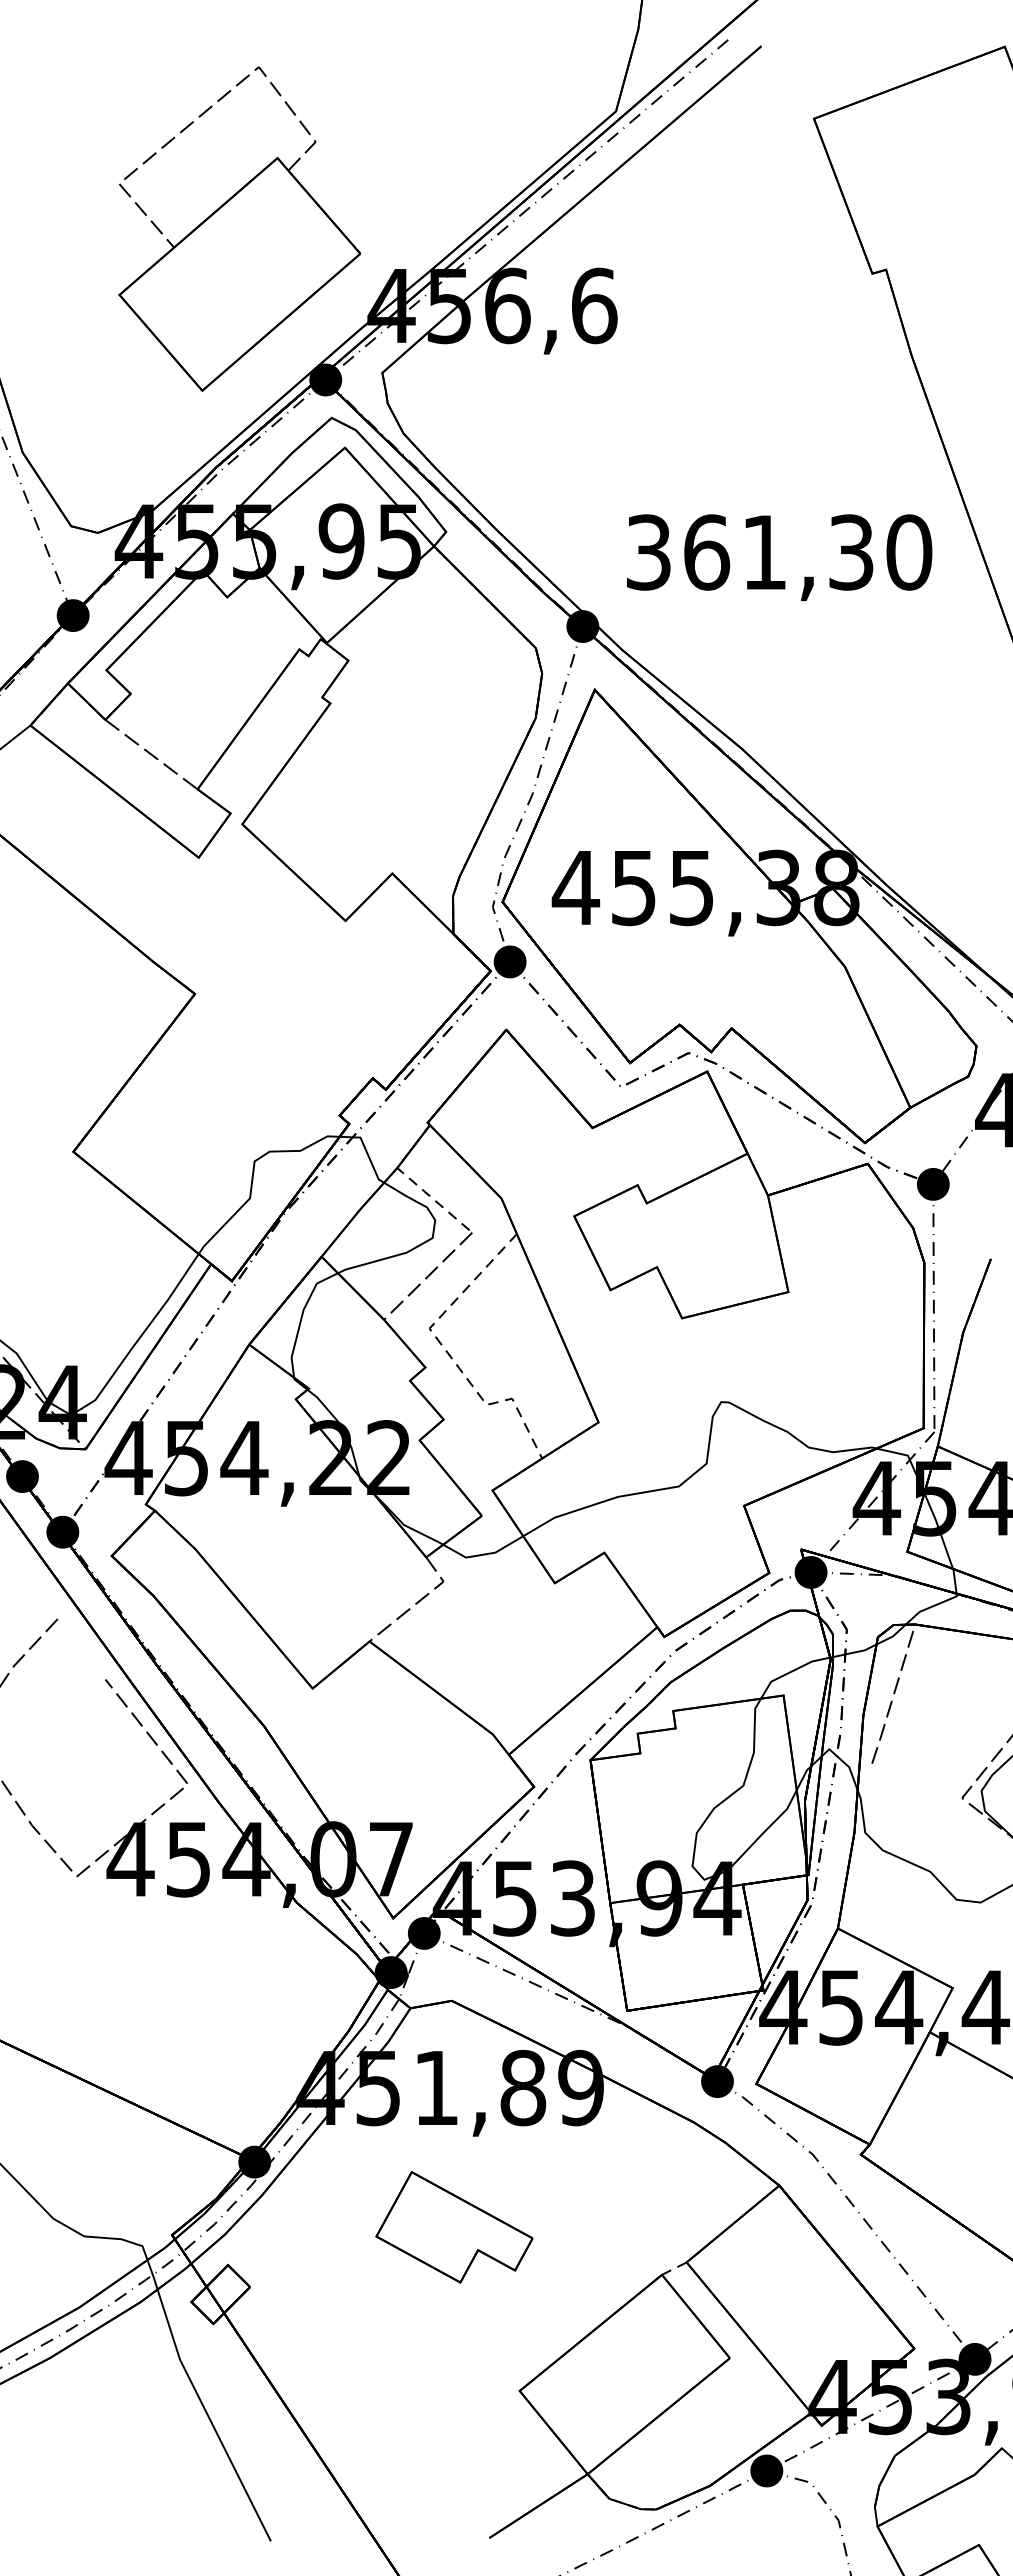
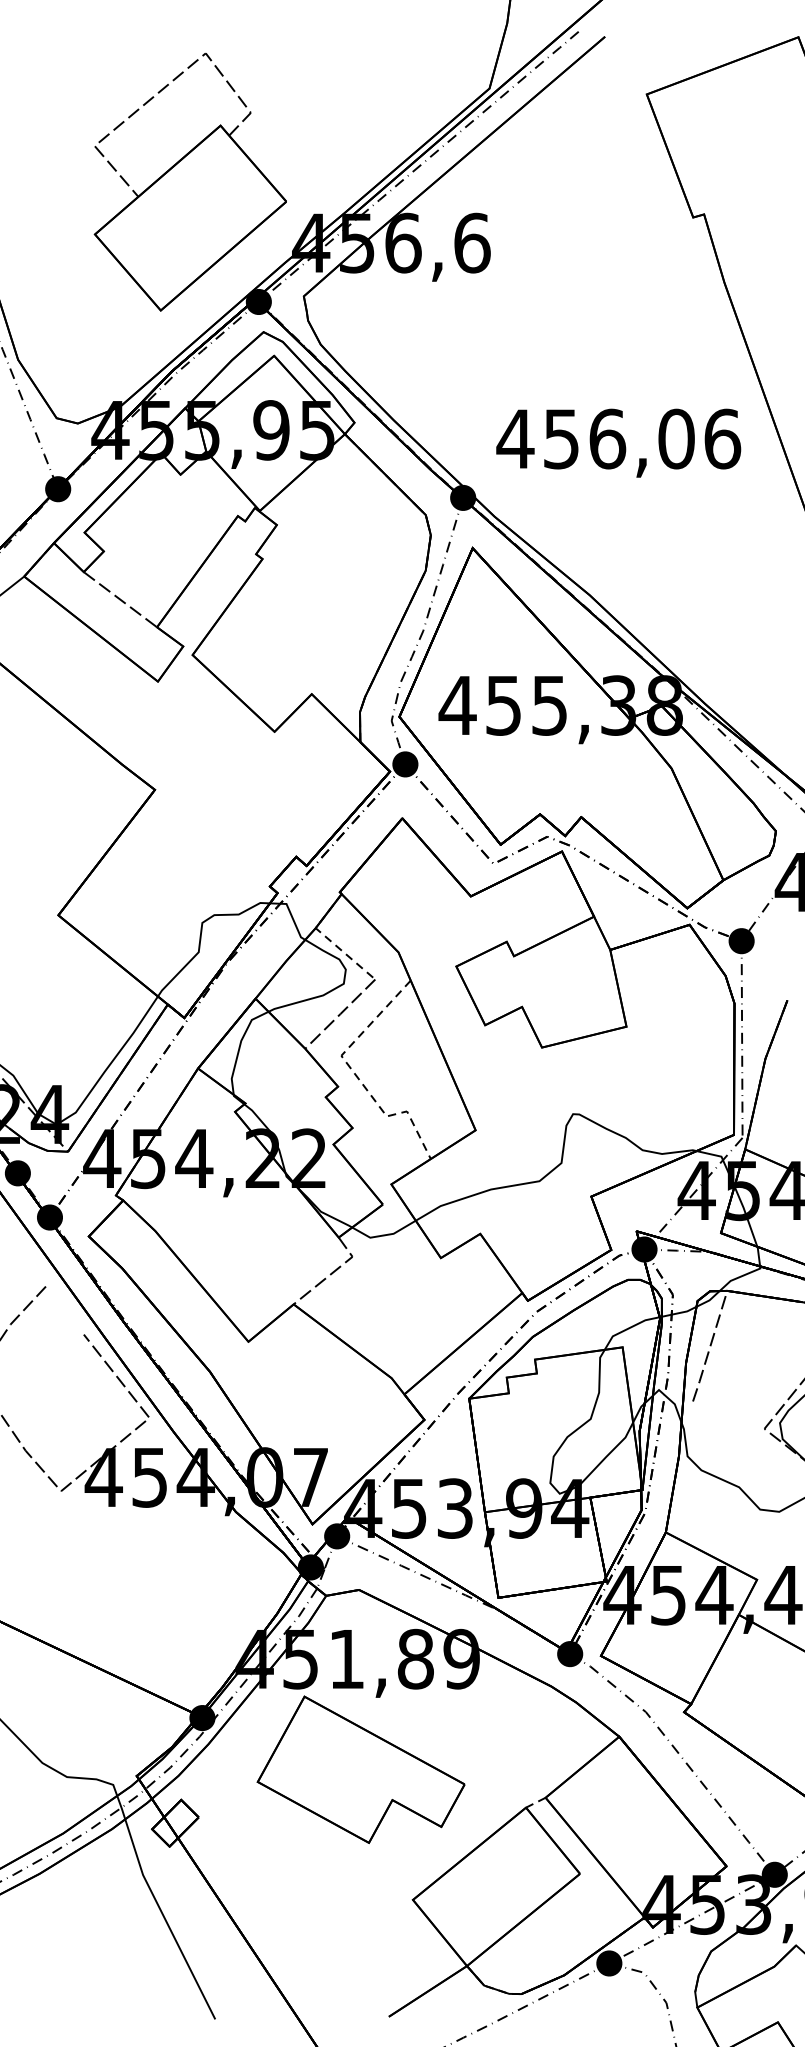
text: (778, 552) -> (618, 439), 361,30 -> 456,06
part: (454, 2227) -> (361, 1770), size x1.67

